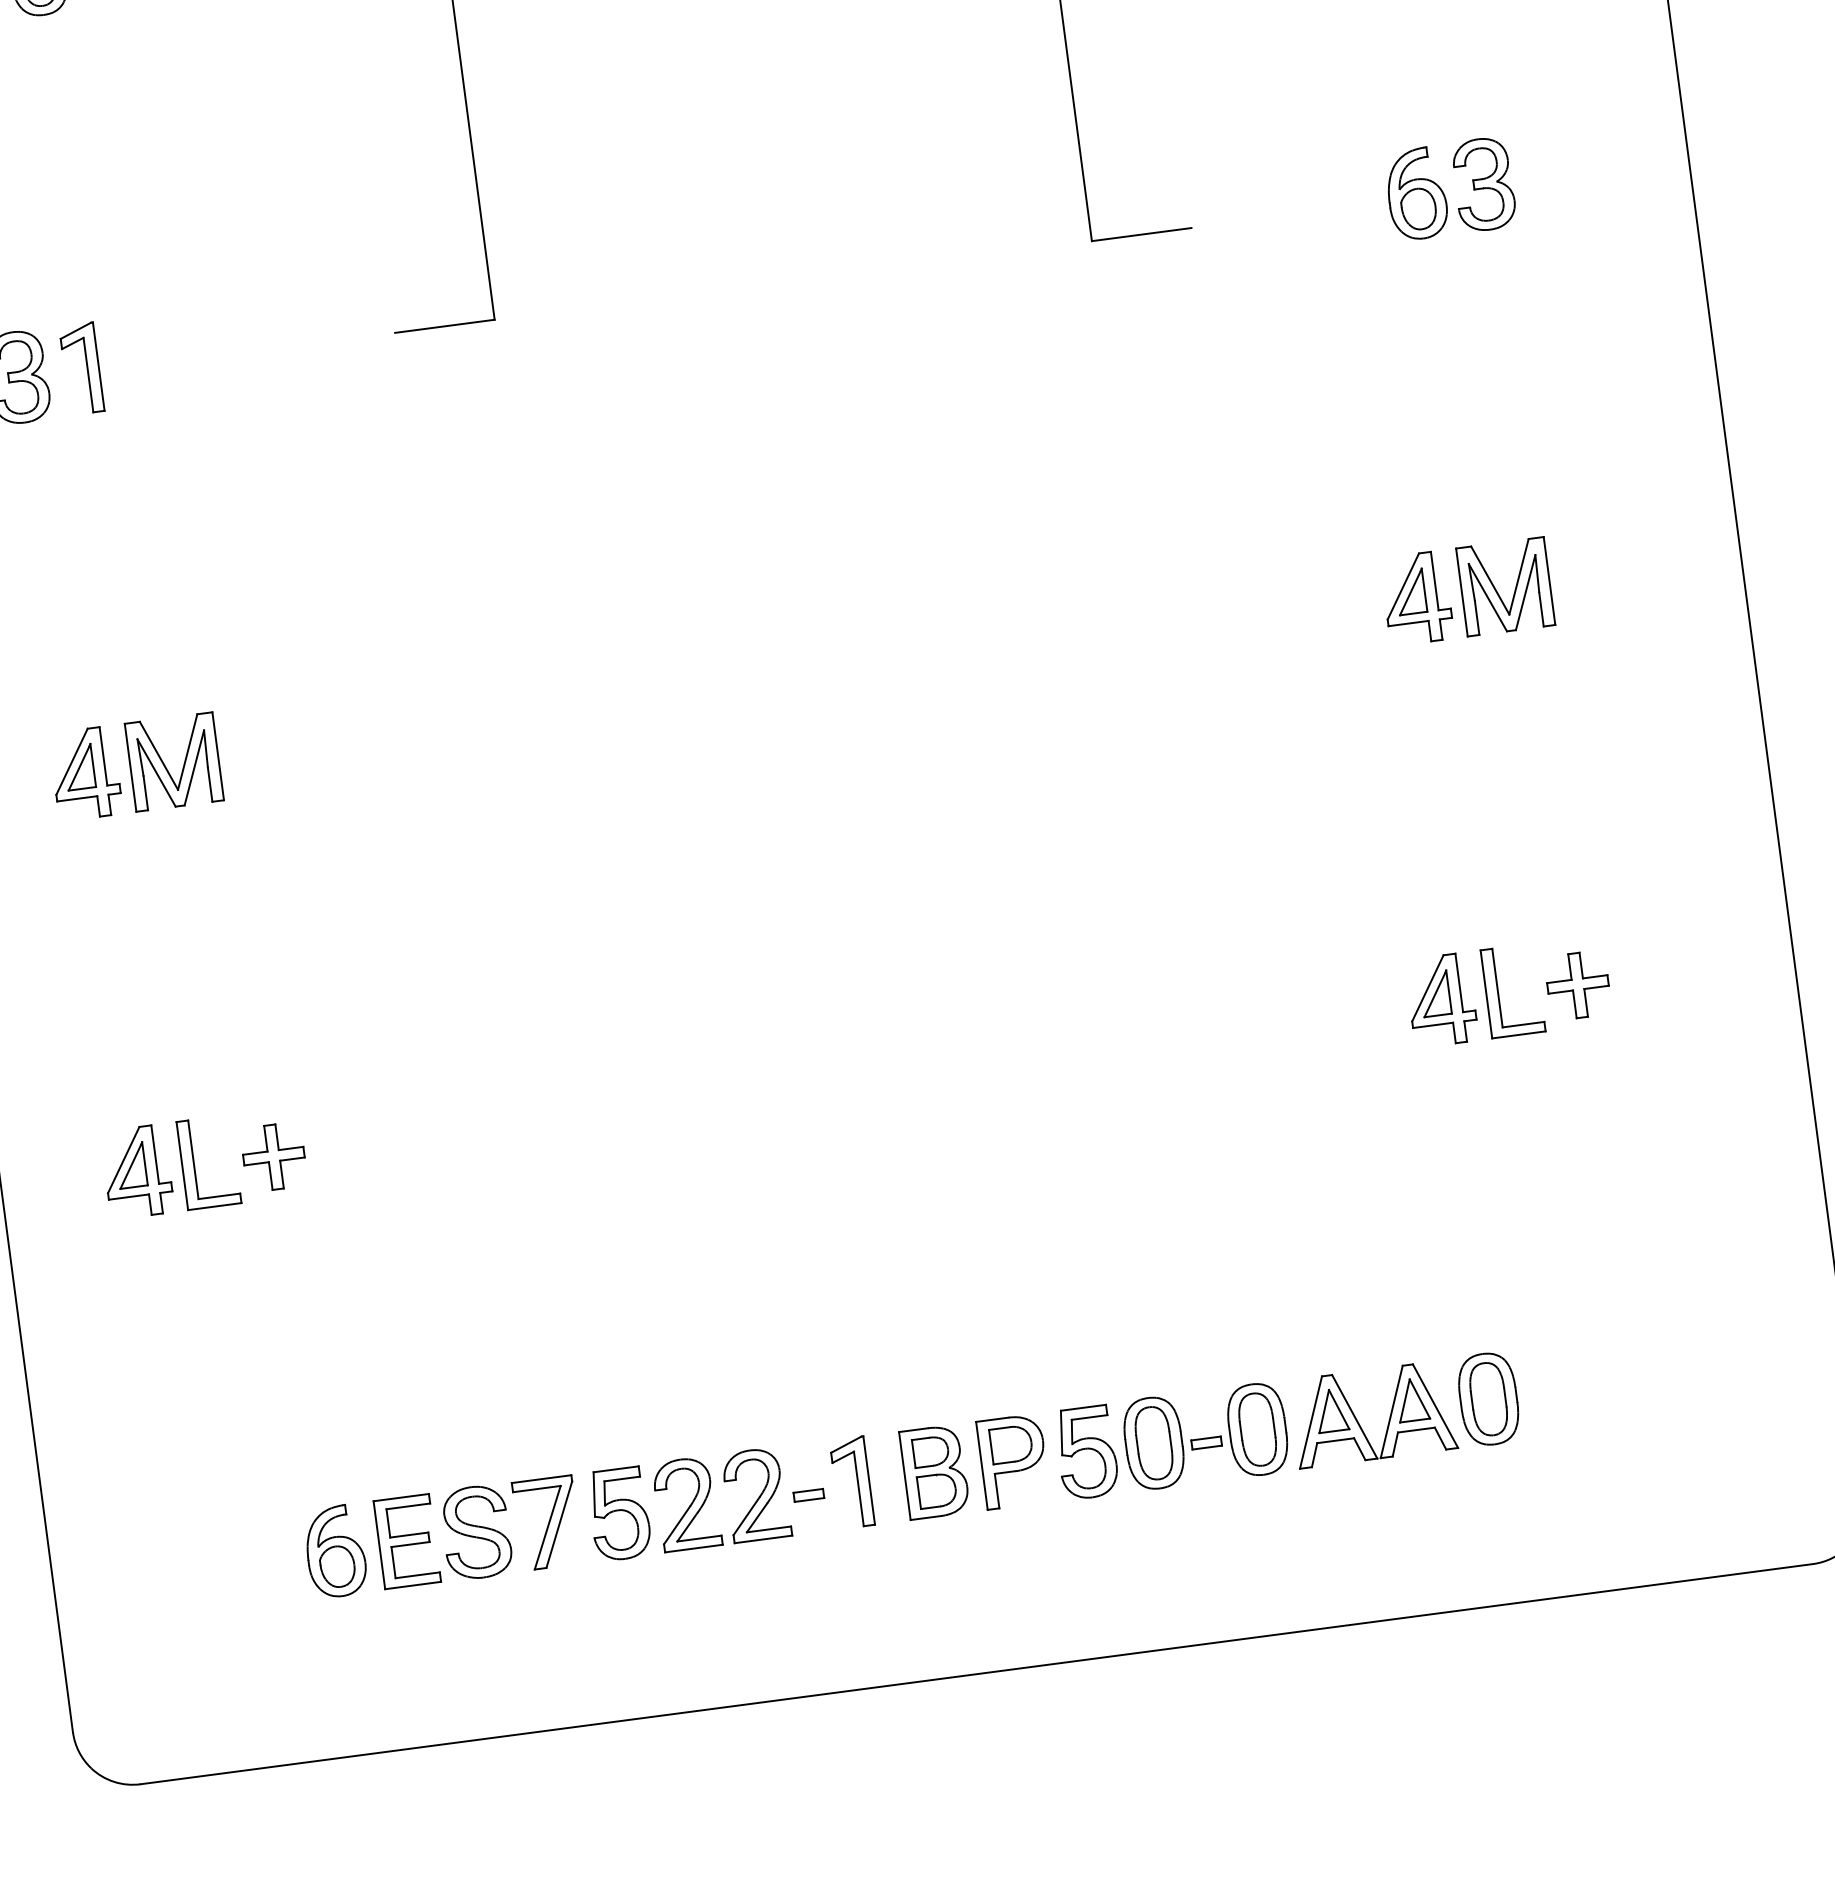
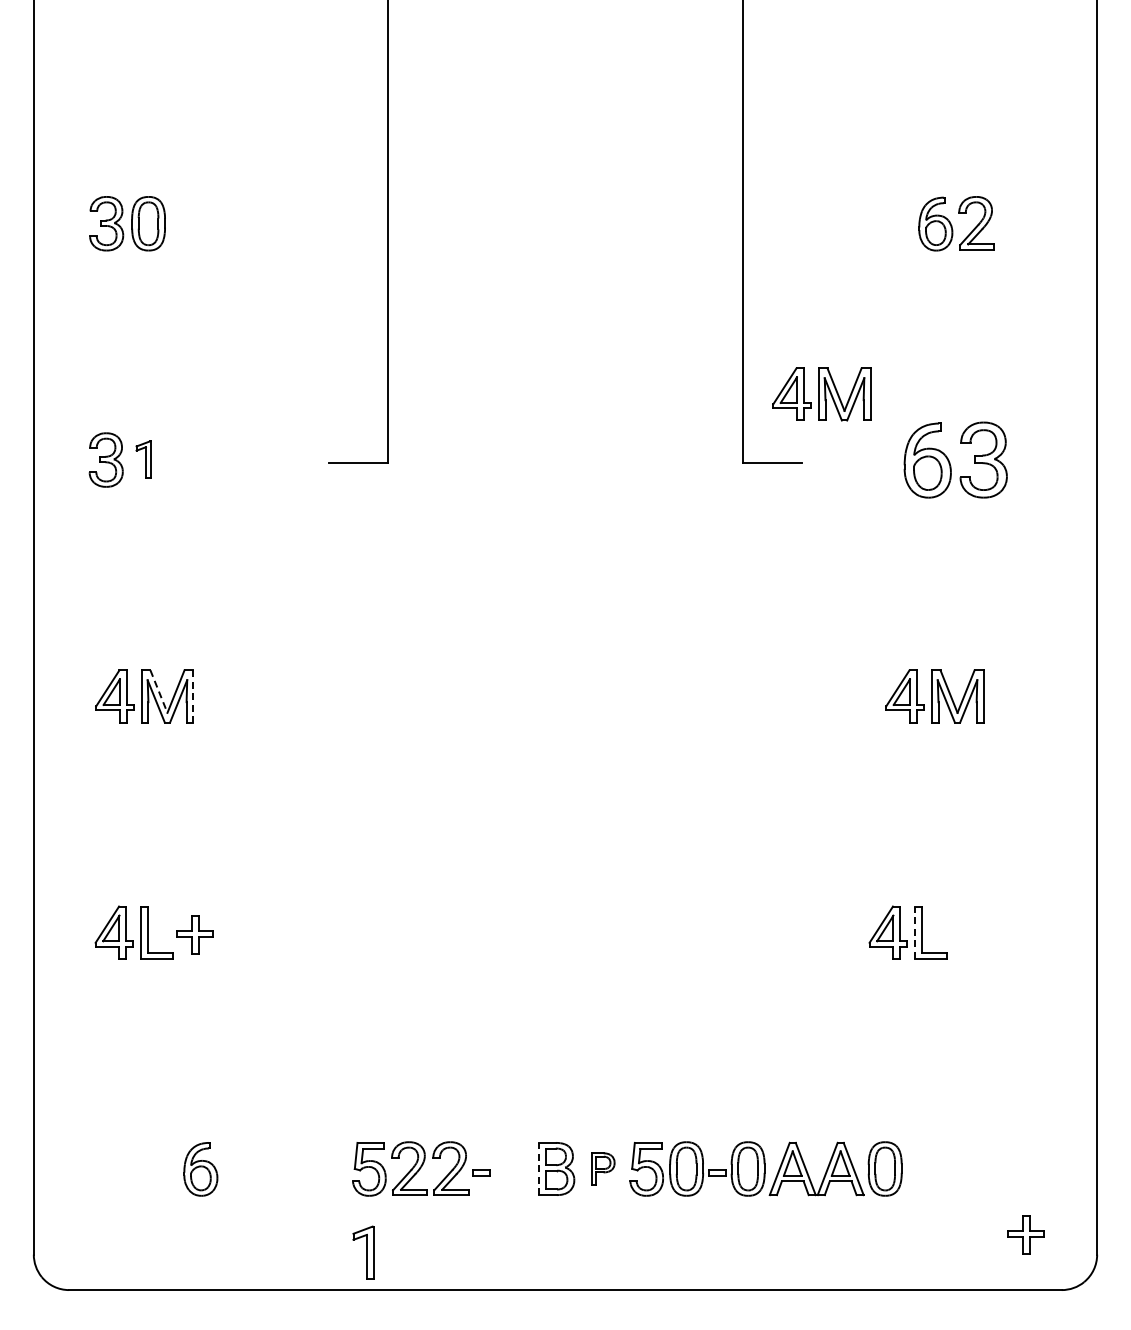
part: (1209, 108) -> (821, 394), added
part: (1449, 188) -> (955, 459), size x1.4
part: (81, 368) -> (143, 459), size x0.7
line: (158, 755) -> (158, 691), solid -> dashed
line: (218, 756) -> (193, 696), solid -> dashed
part: (1576, 985) -> (1025, 1234), moved
line: (1487, 993) -> (915, 932), solid -> dashed
part: (1013, 1460) -> (603, 1168), size x0.6
line: (904, 1475) -> (538, 1168), solid -> dashed
part: (852, 1482) -> (363, 1252), moved
part: (477, 1531) -> (285, 1168), removed

